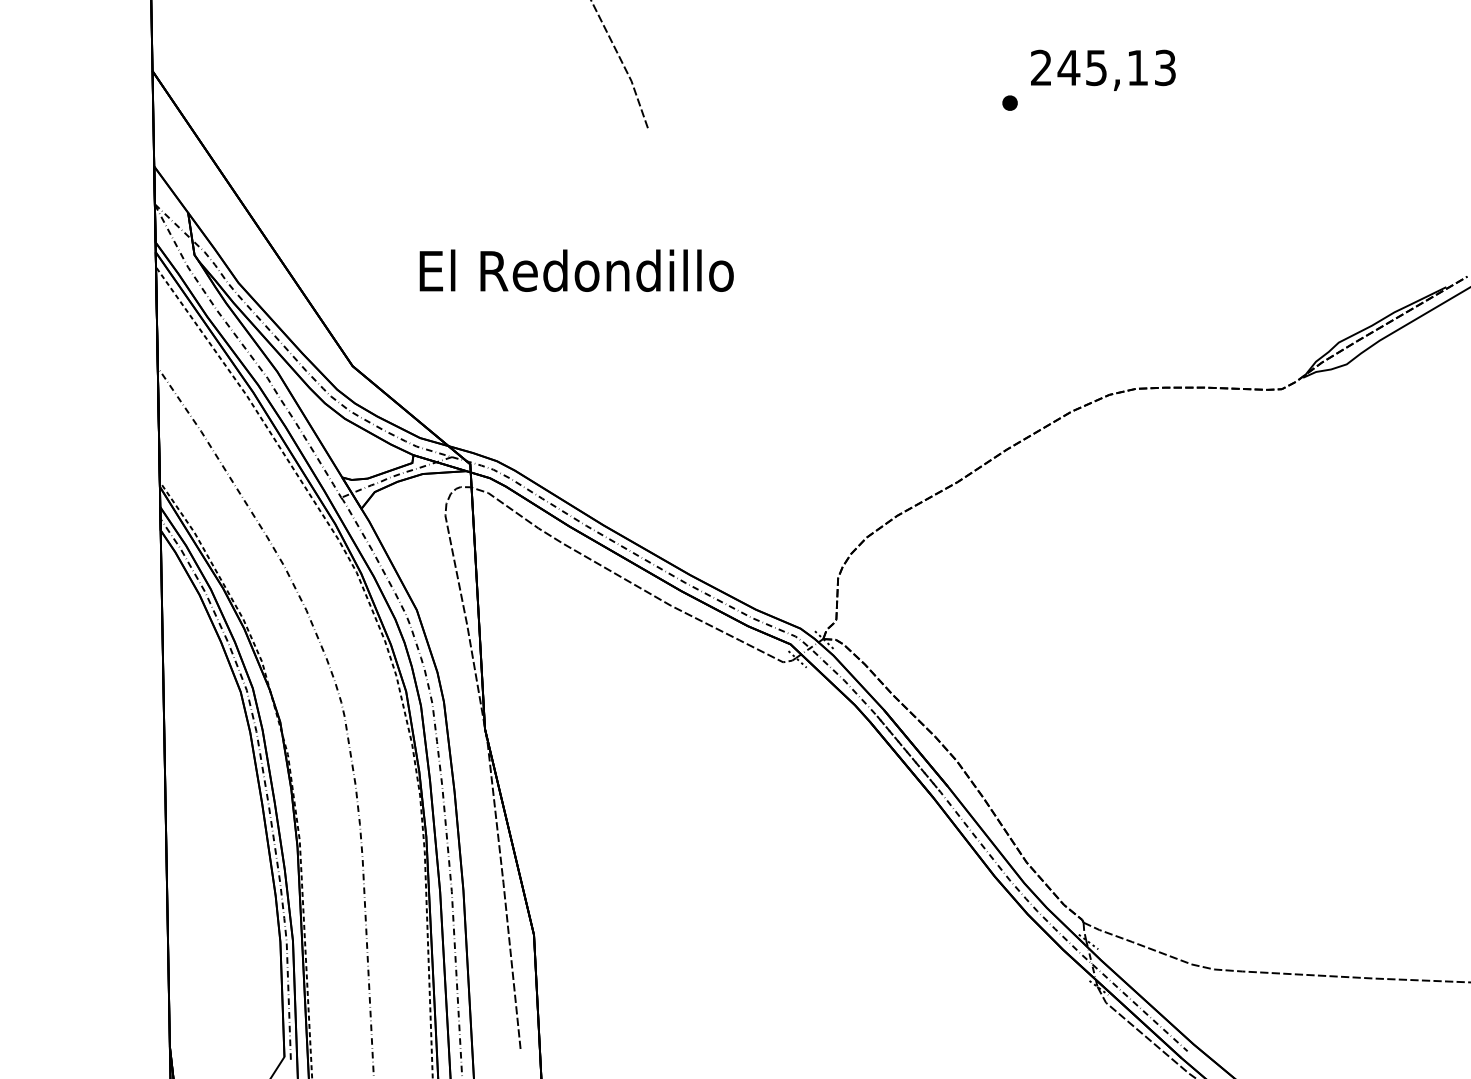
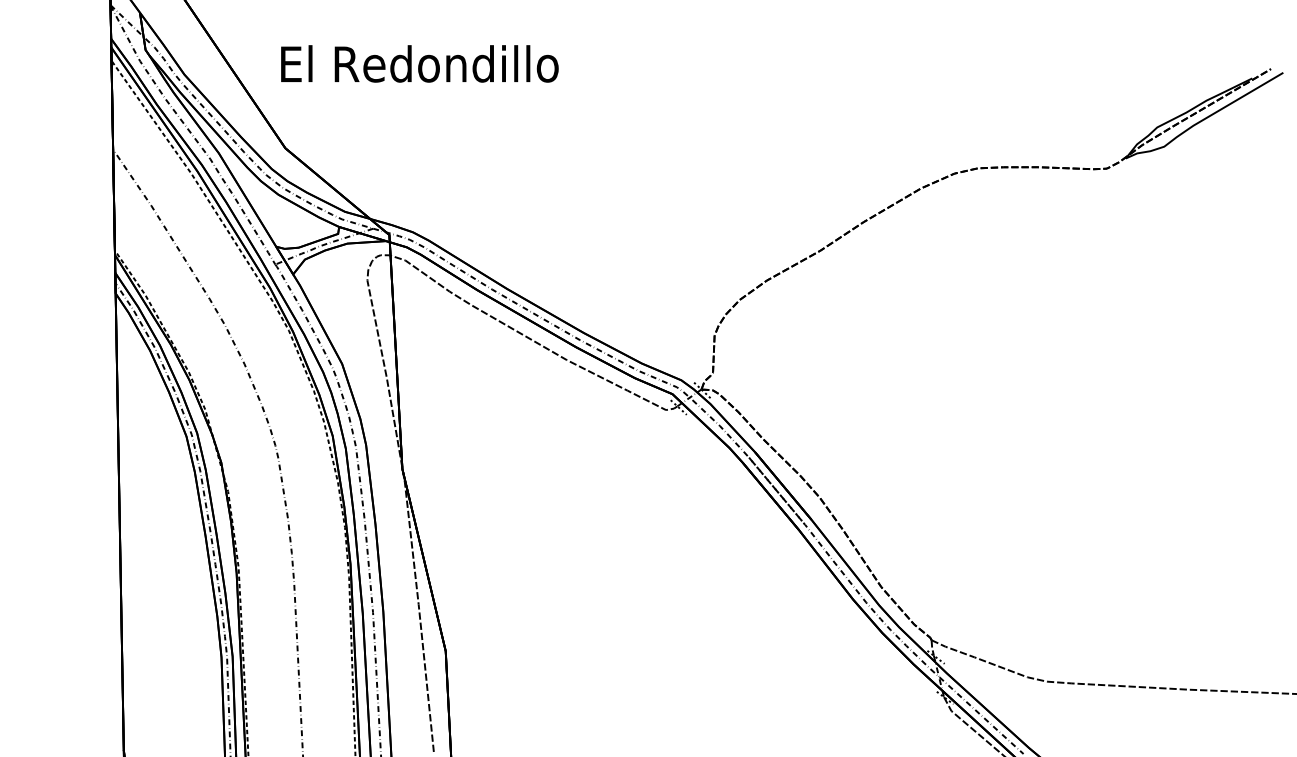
text: (576, 270) -> (419, 63), moved

